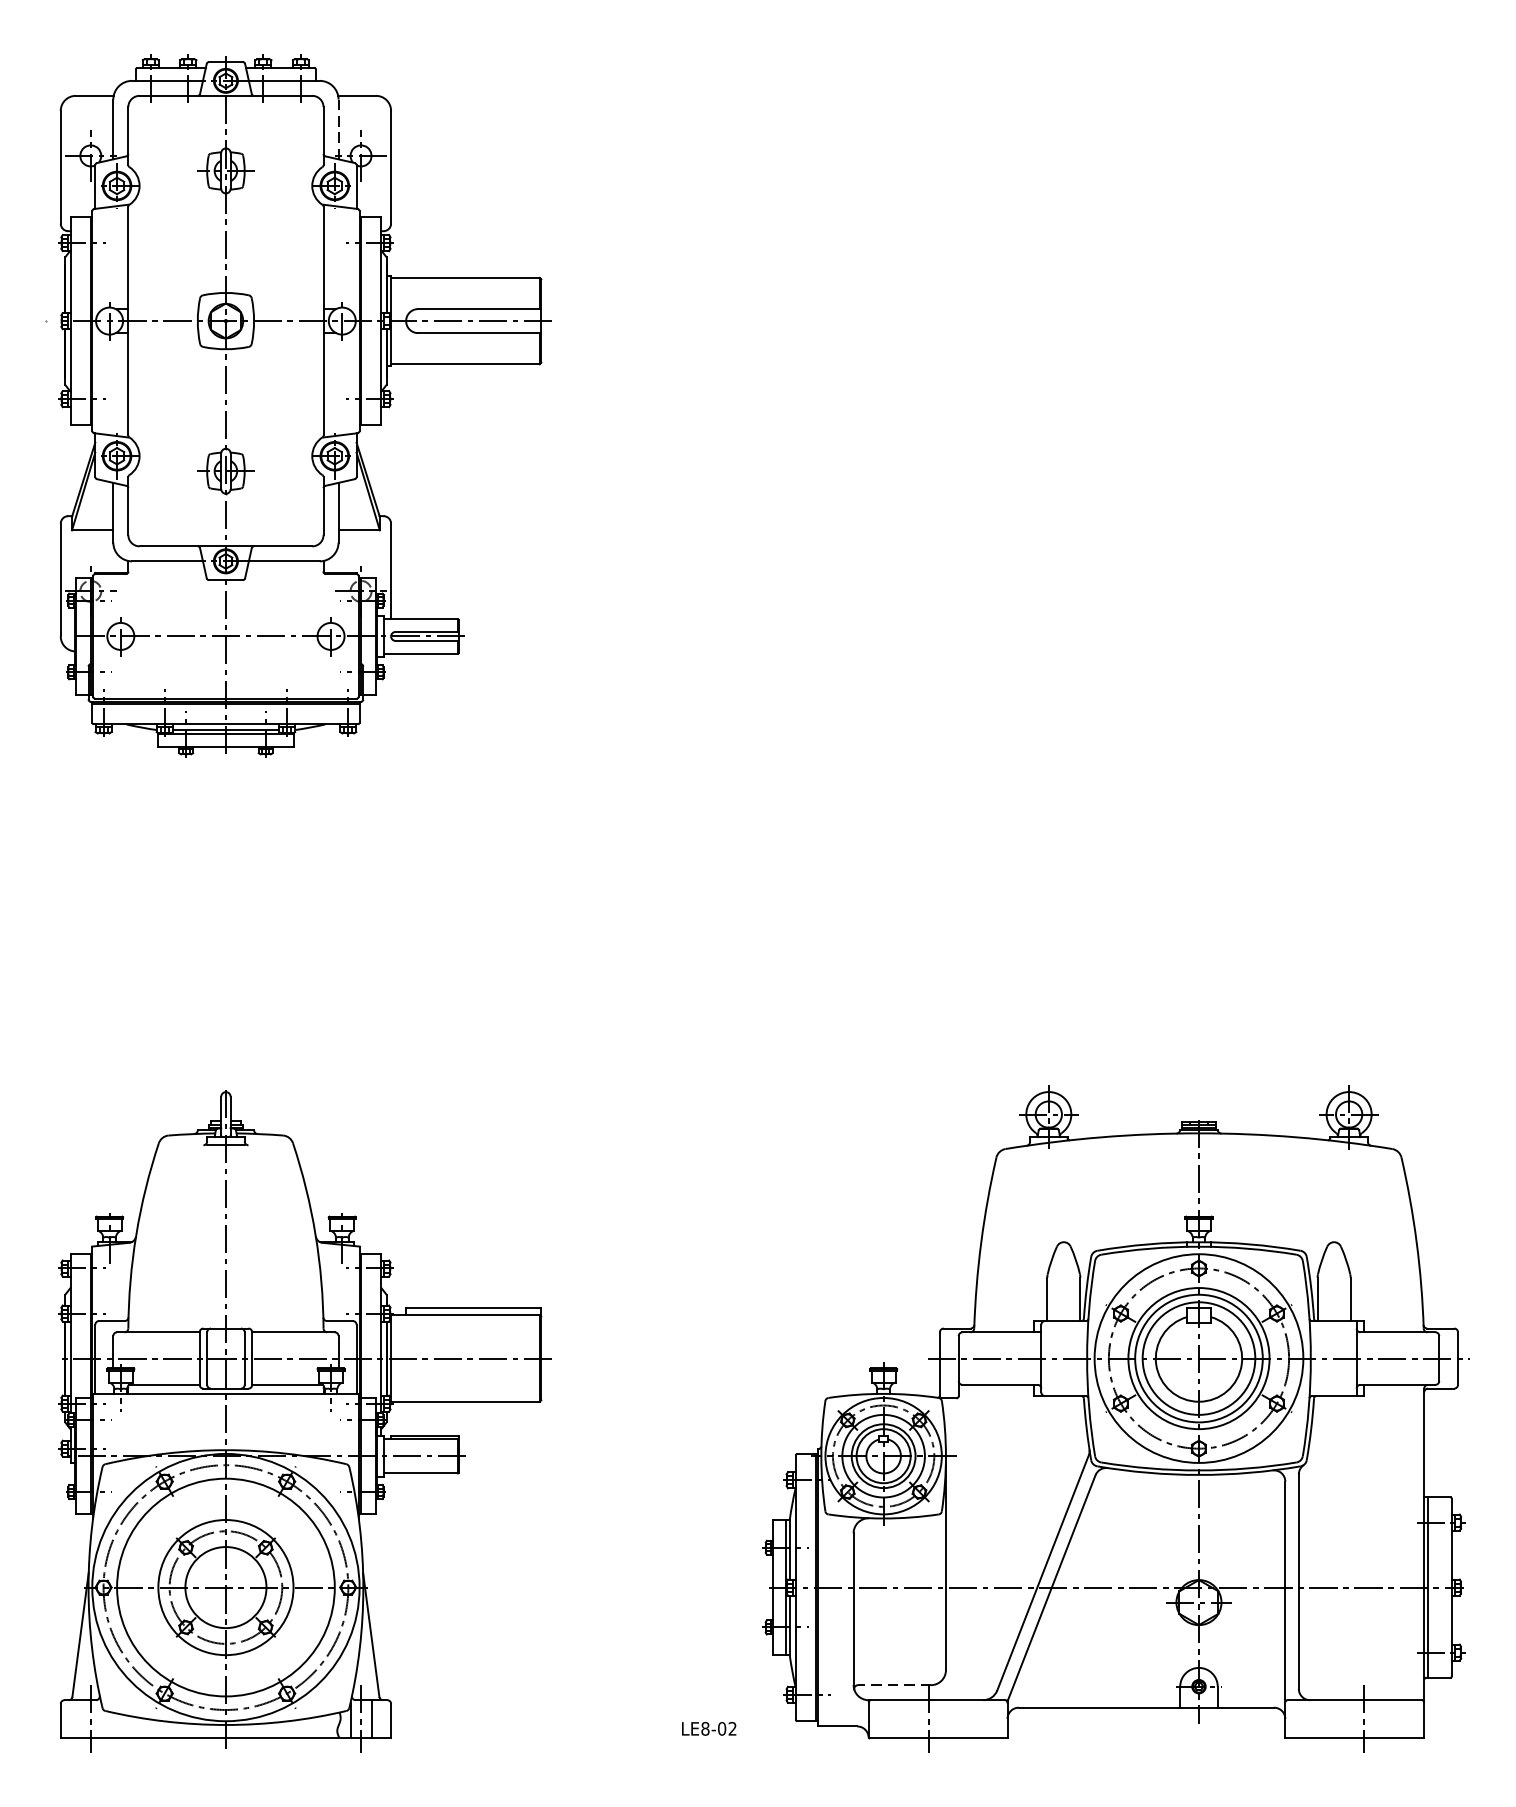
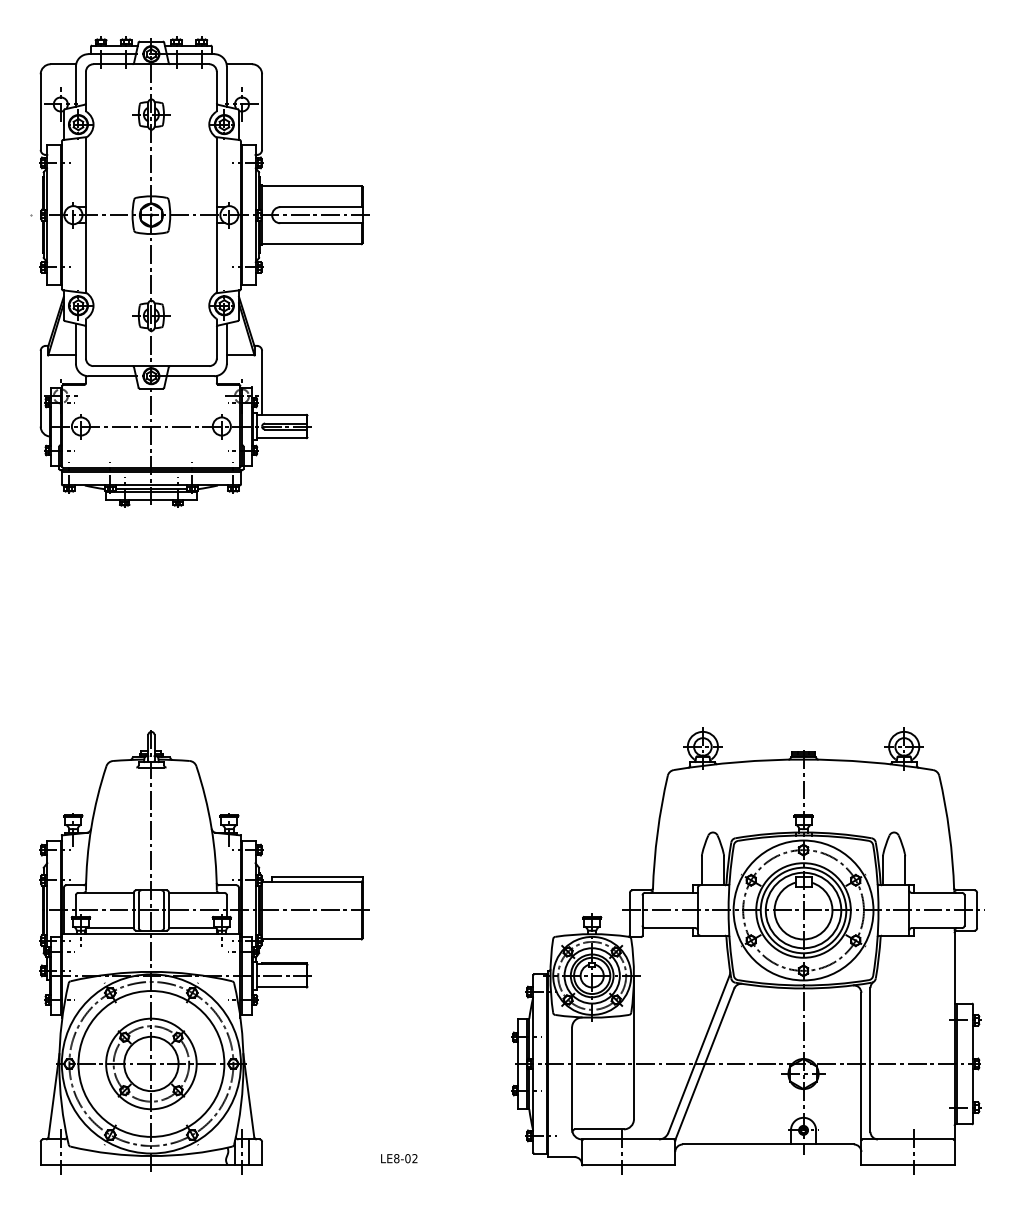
line: (337, 129) -> (226, 86), dashed -> solid
line: (893, 1685) -> (598, 1129), dashed -> solid
text: (709, 1728) -> (399, 1158), moved

